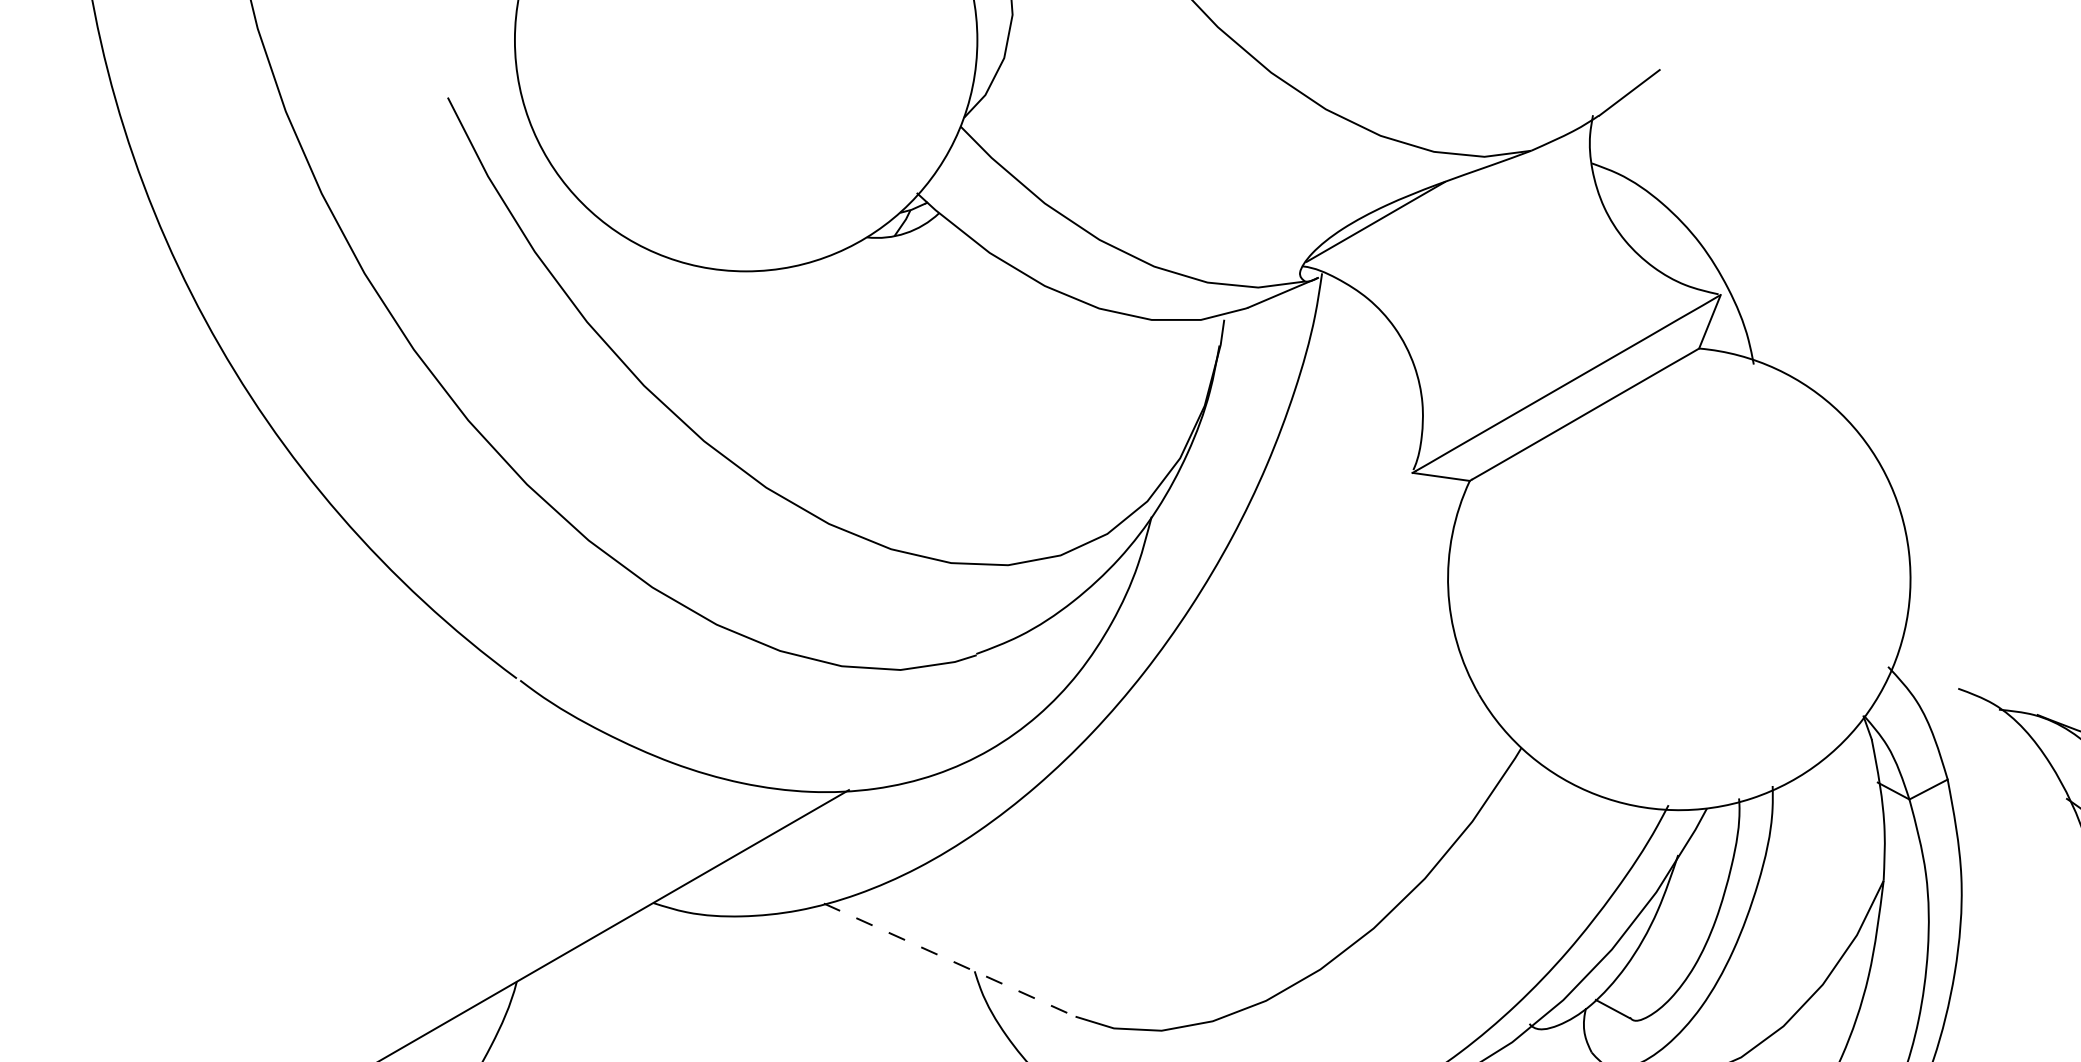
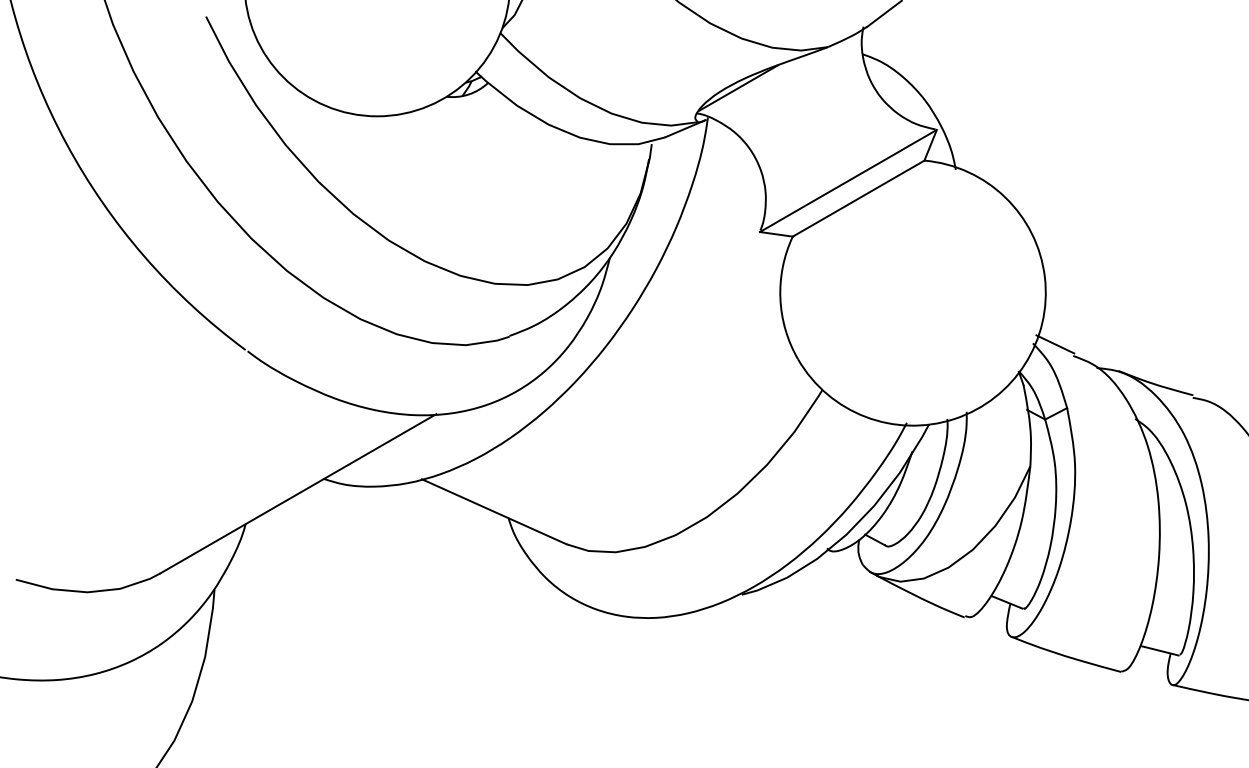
line: (1927, 668) -> (1055, 344), added
line: (950, 959) -> (494, 511), dashed -> solid

